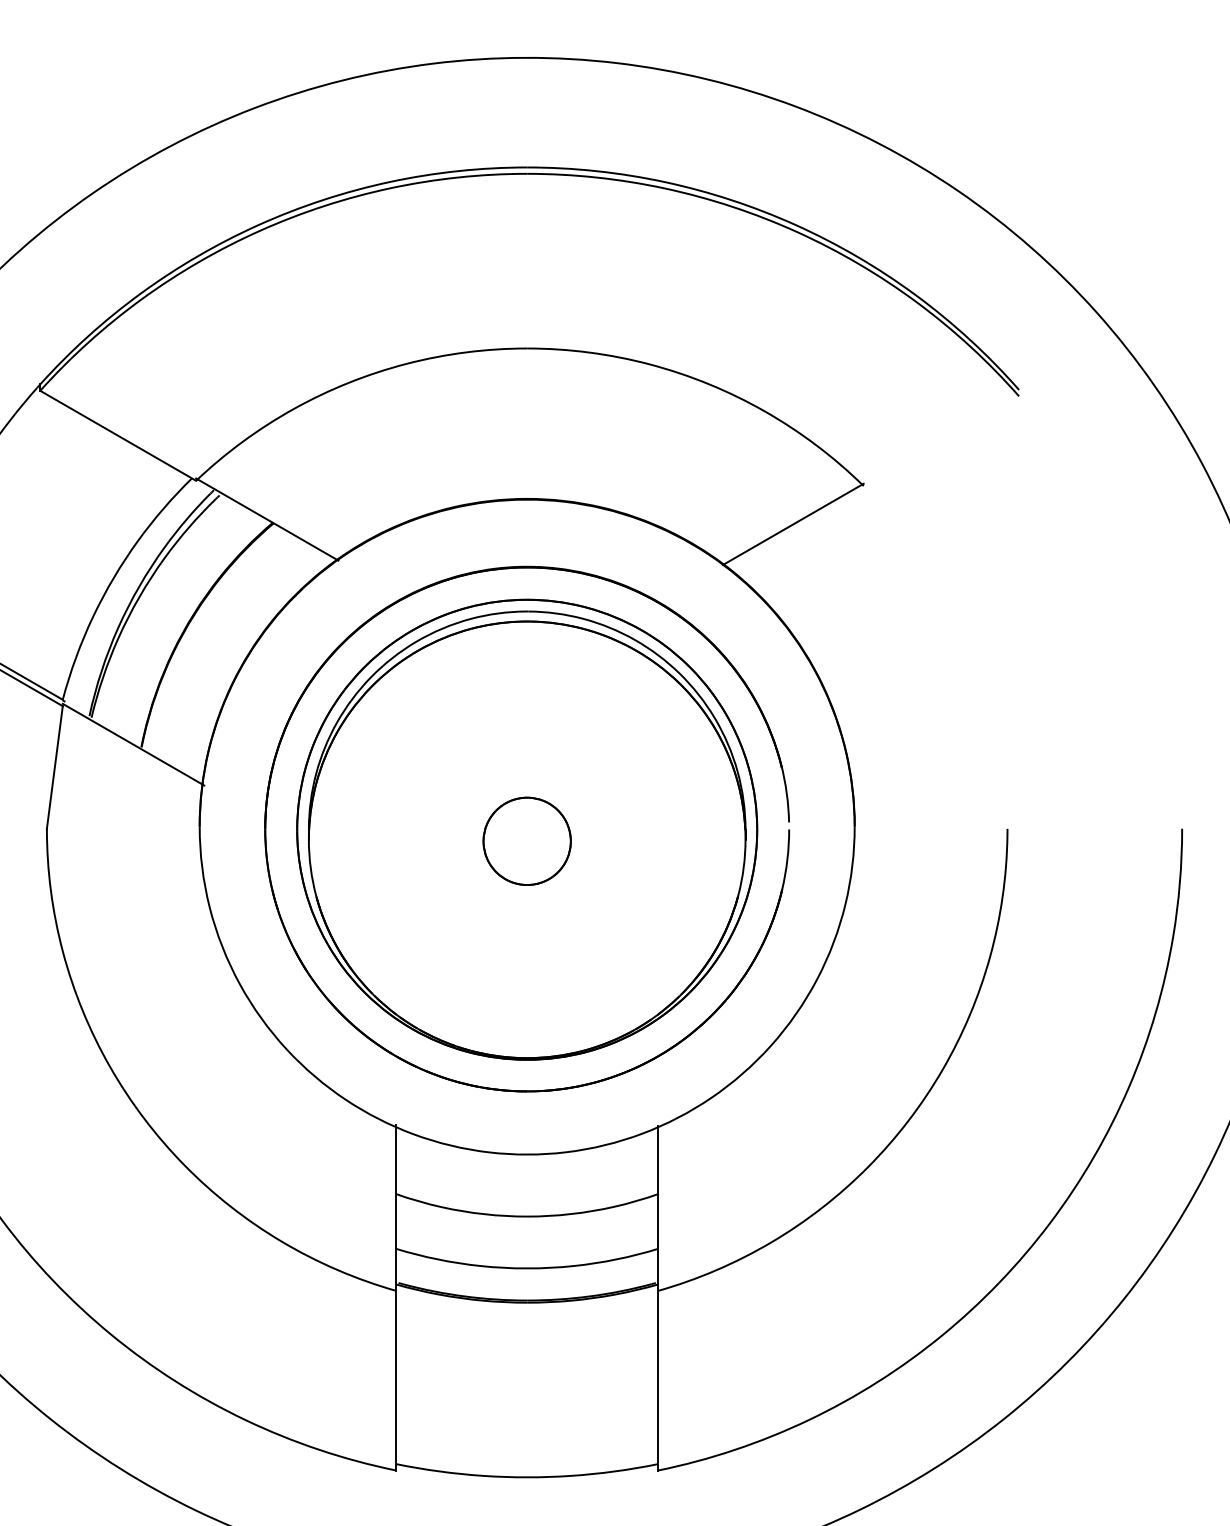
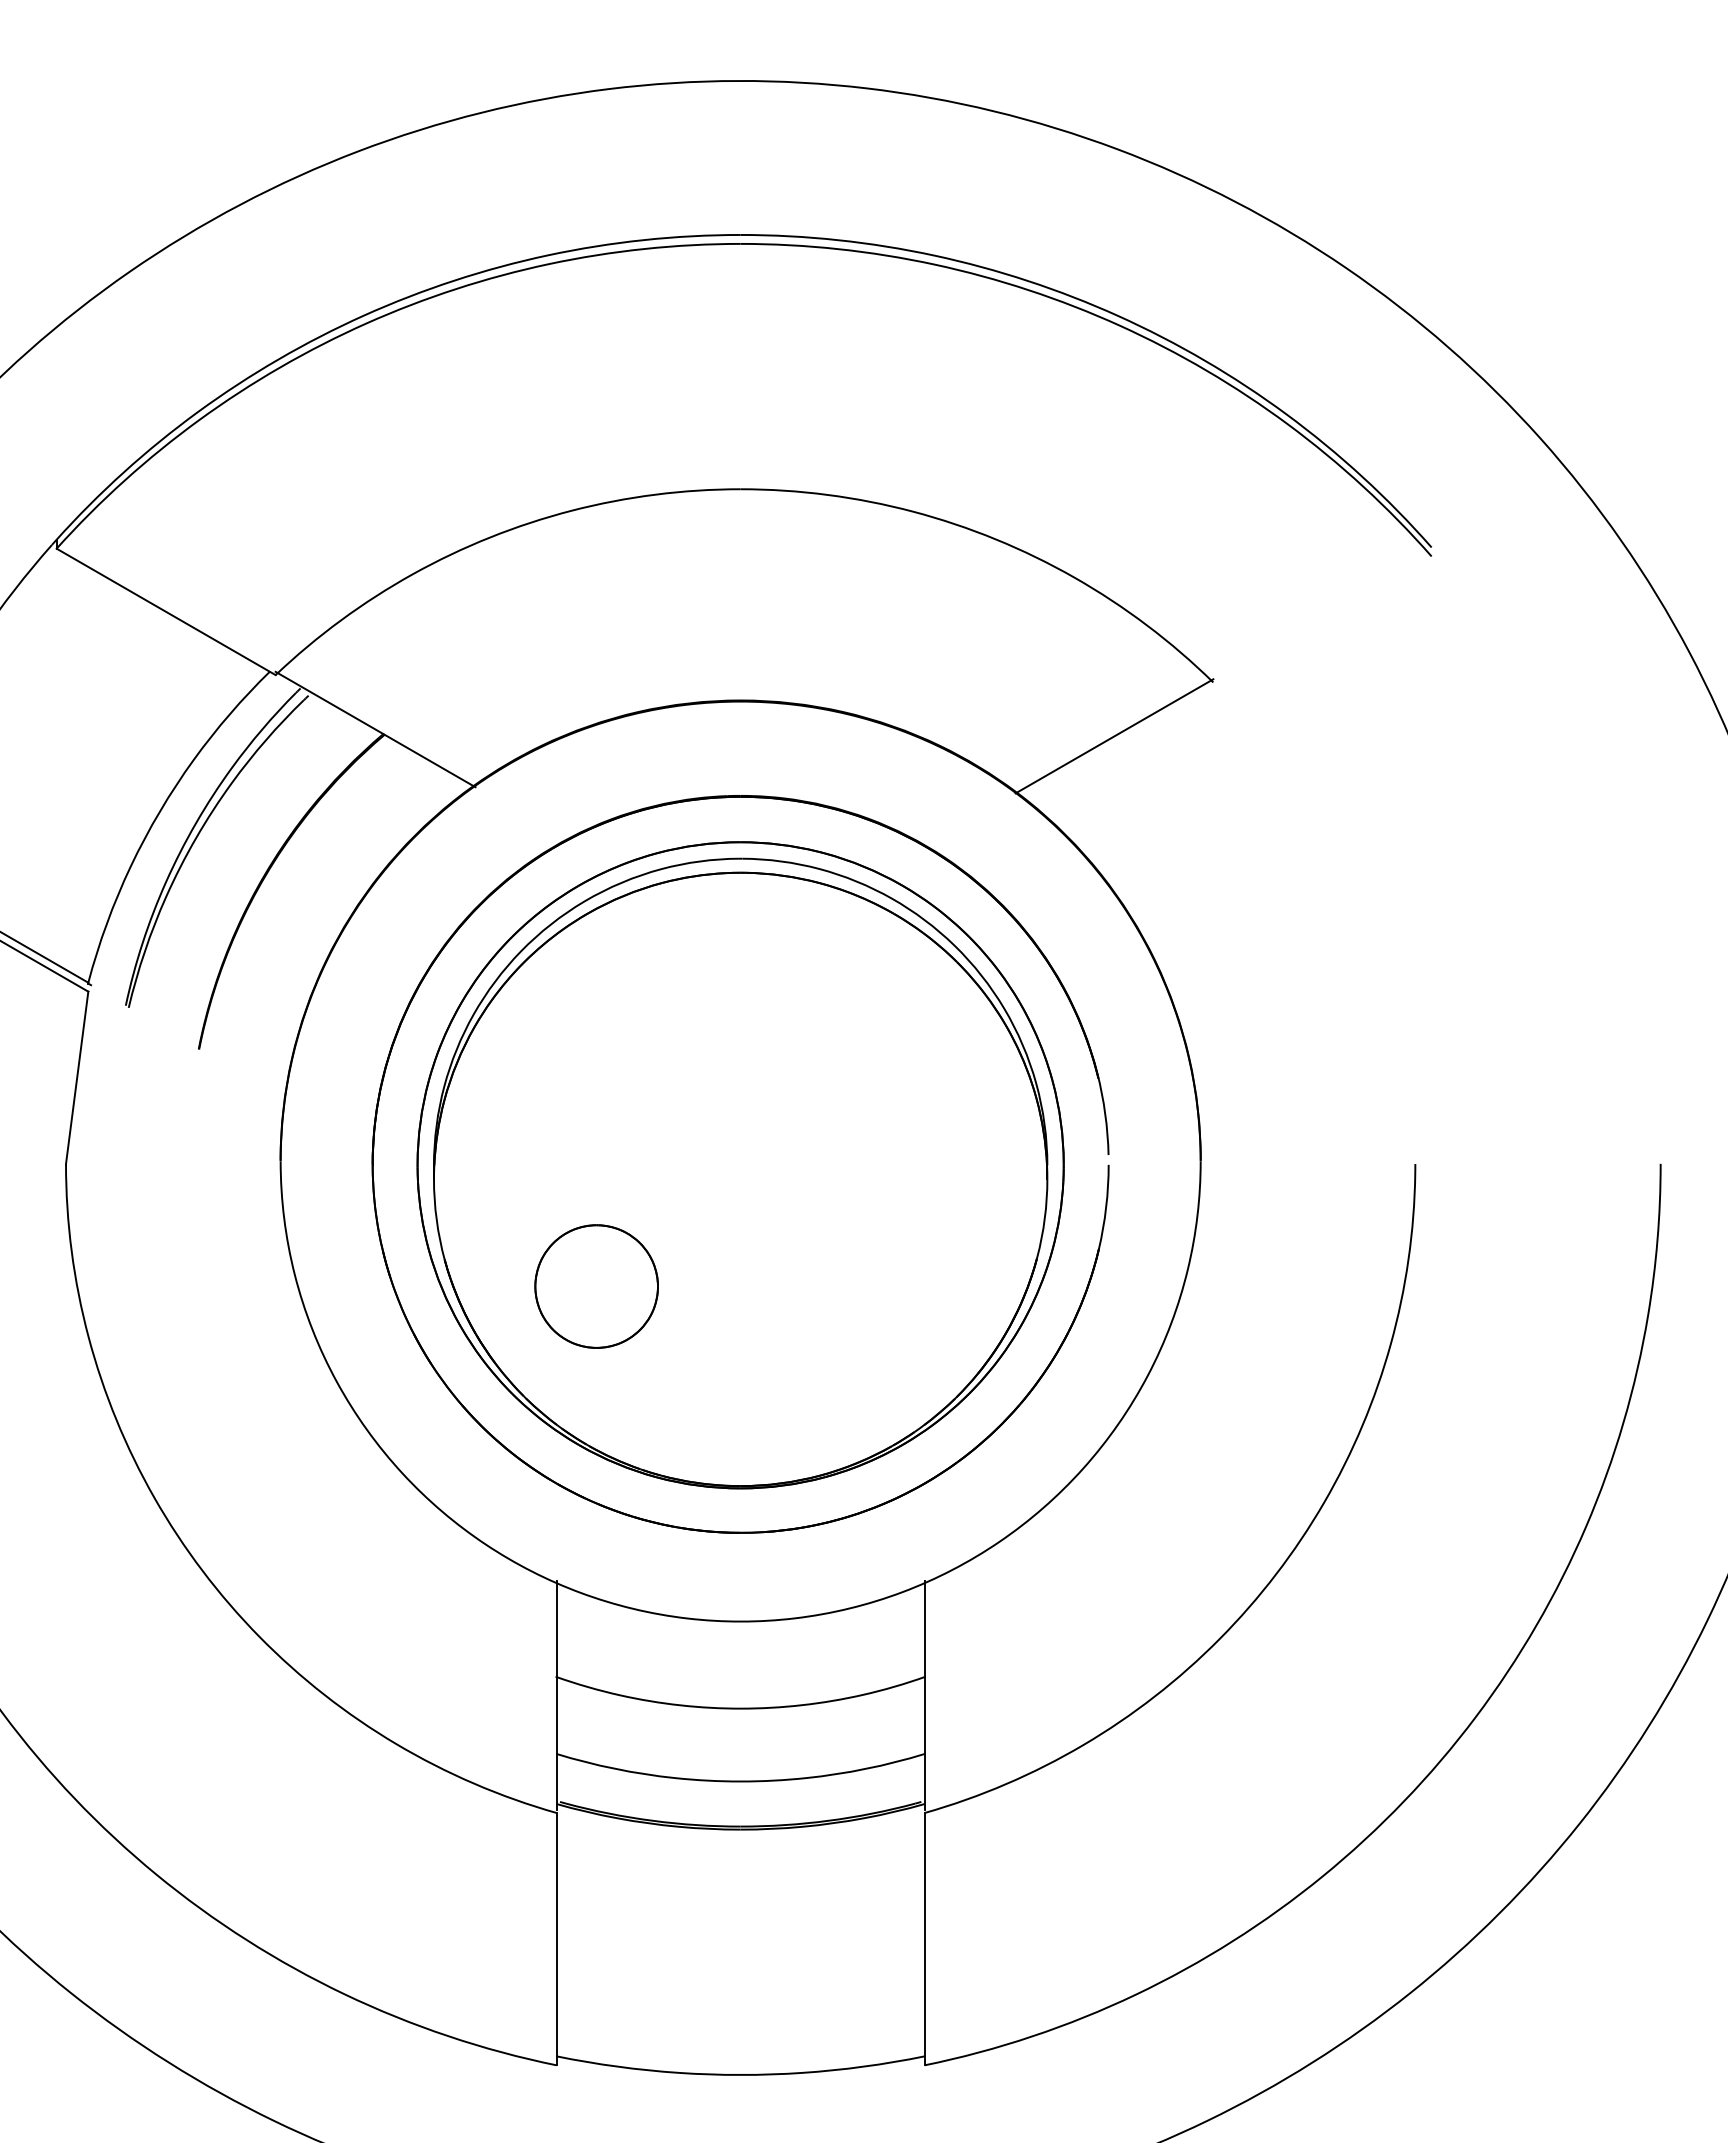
line: (133, 744) -> (187, 1045), removed
part: (527, 841) -> (596, 1286), moved

